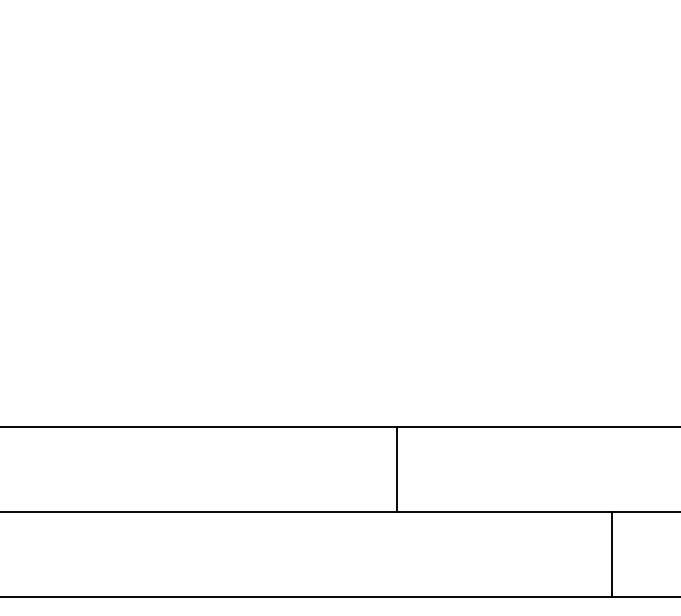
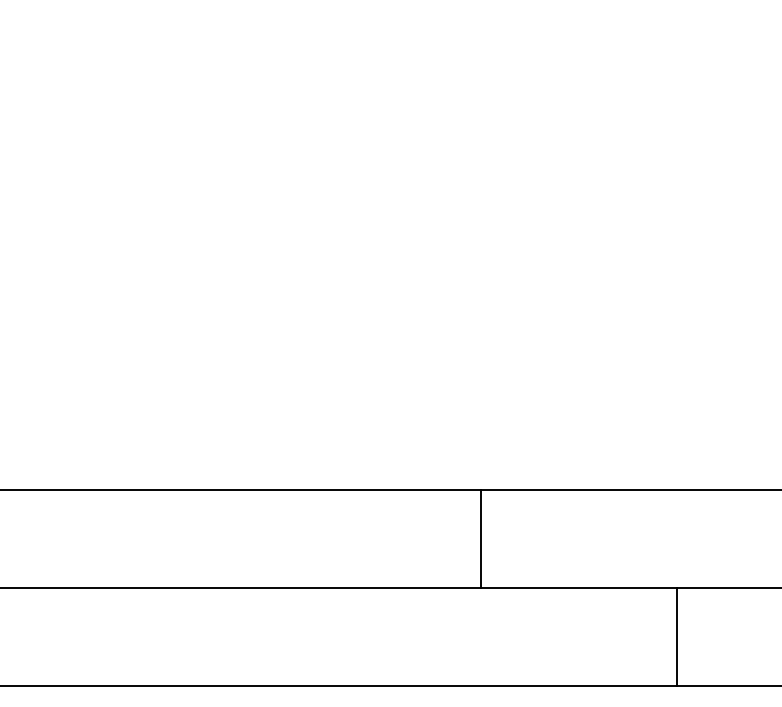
line: (397, 469) -> (481, 538), moved
line: (612, 554) -> (677, 636), moved

